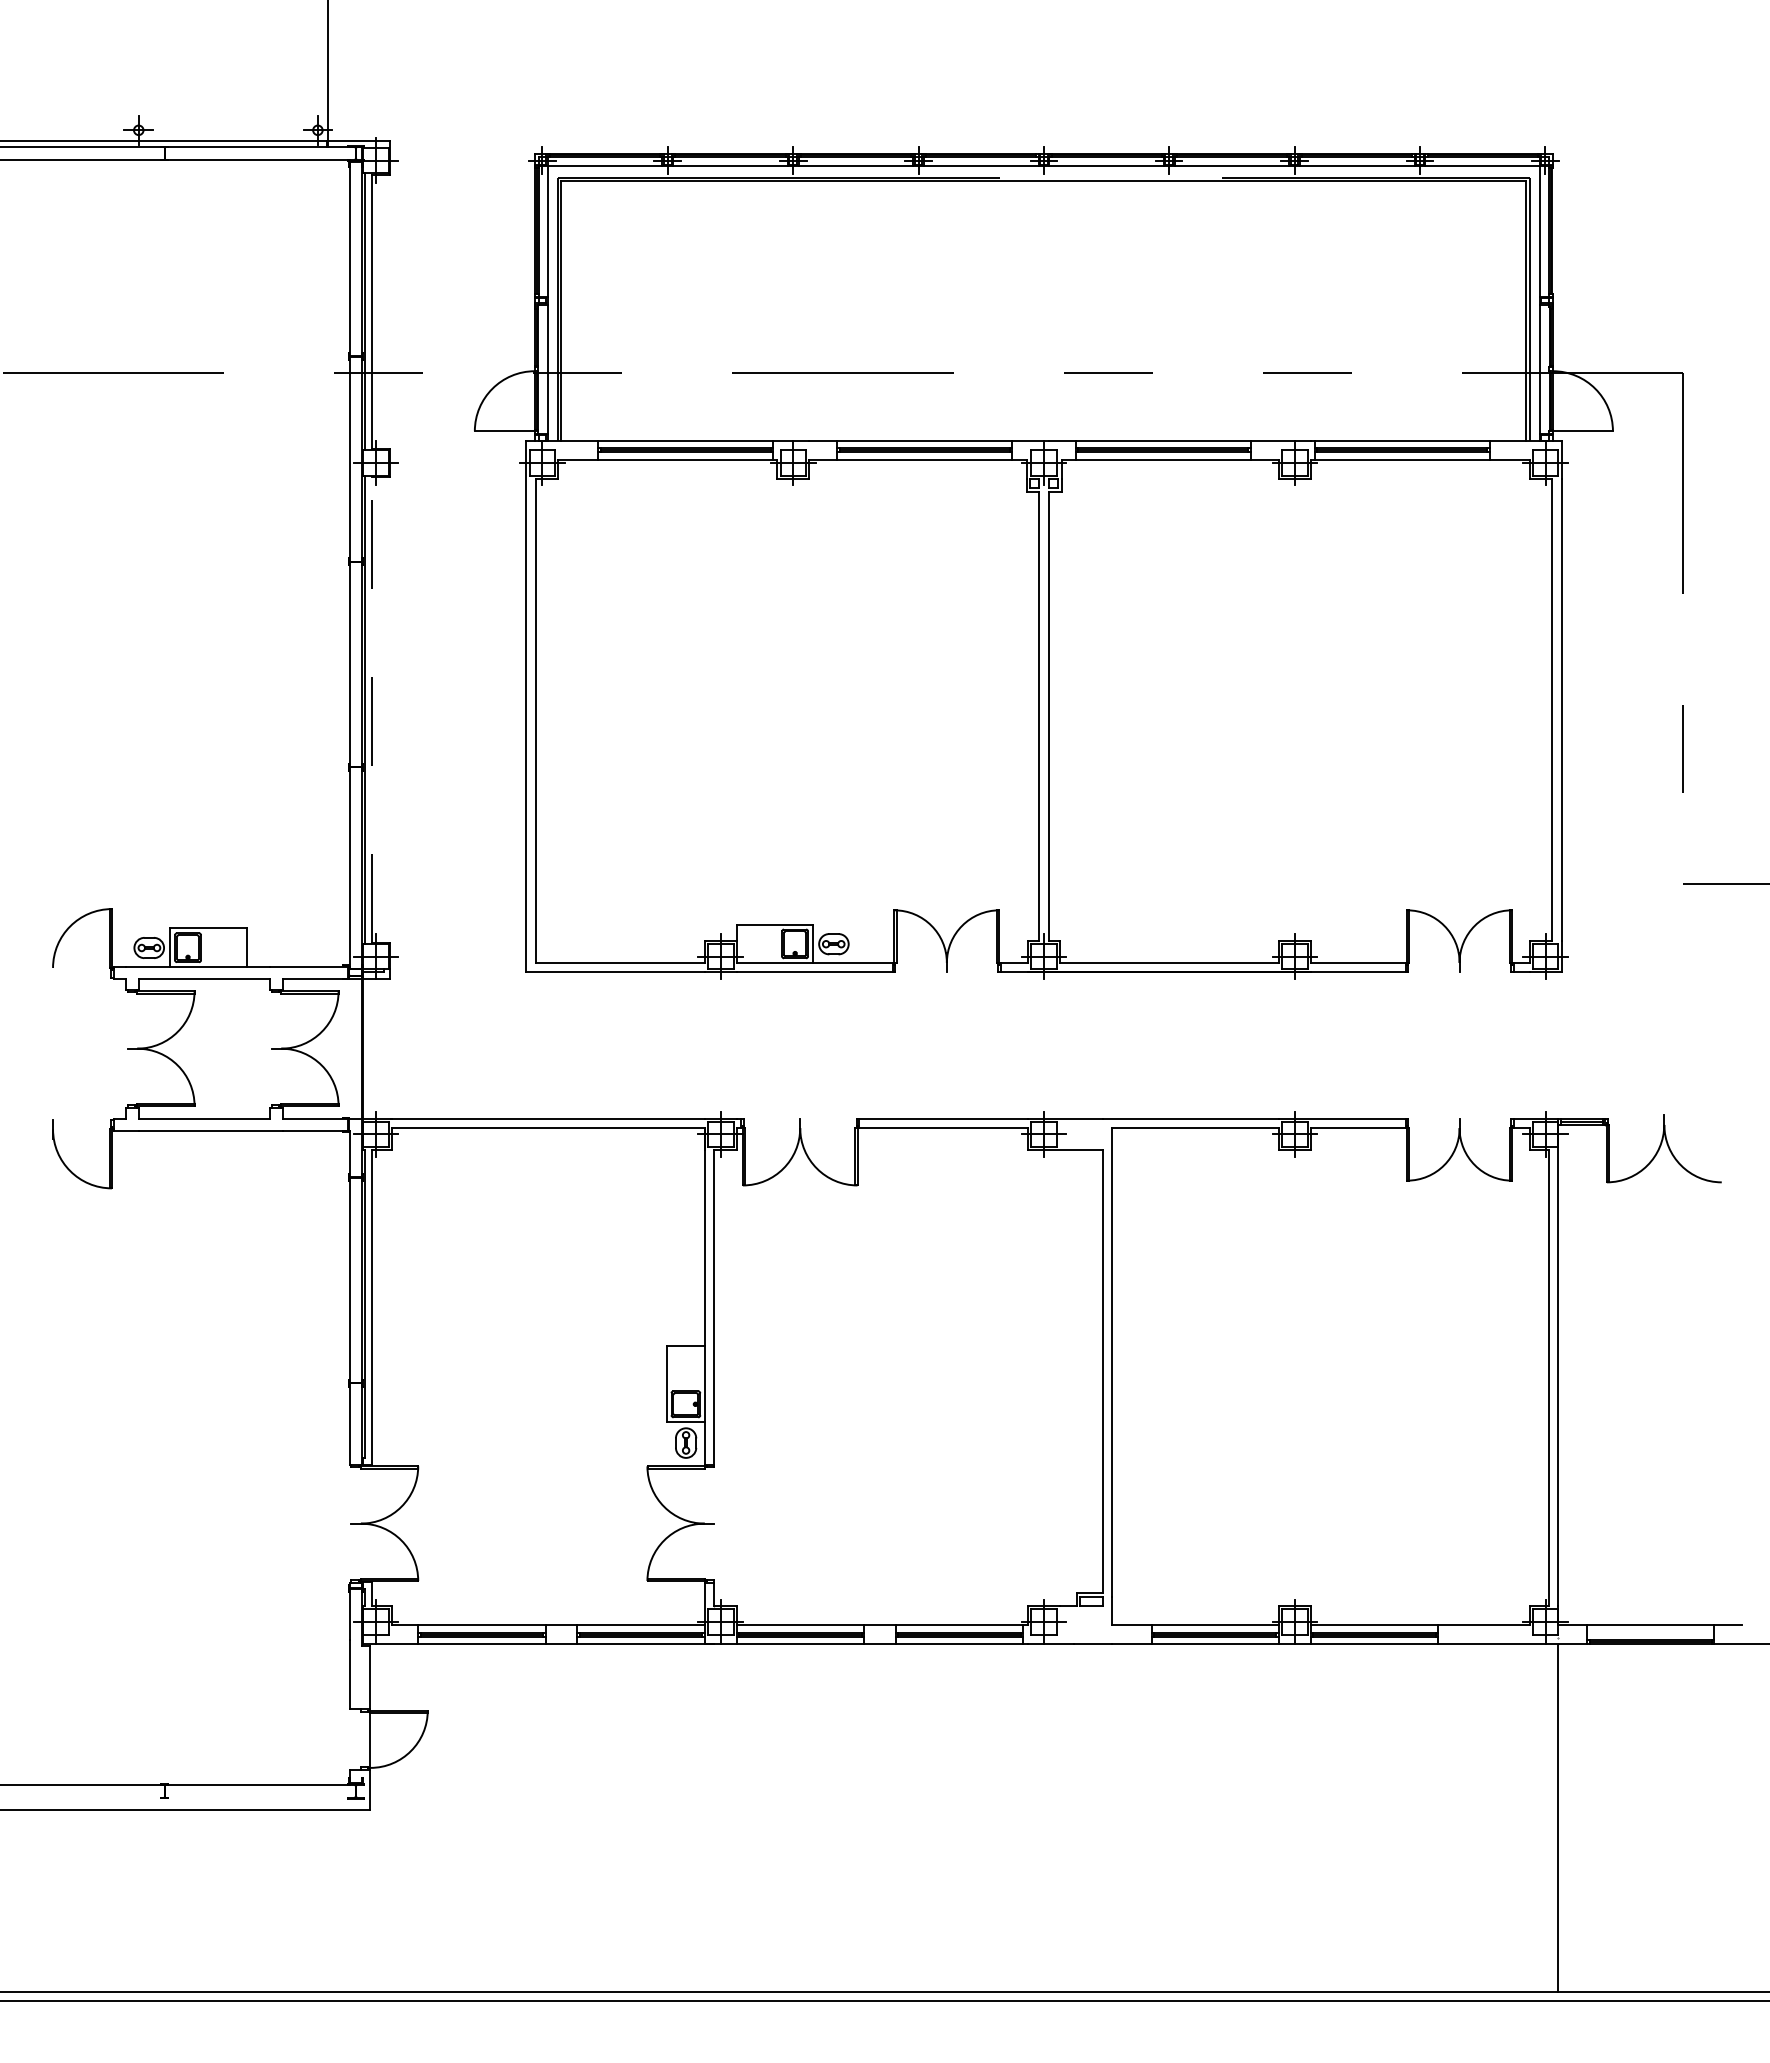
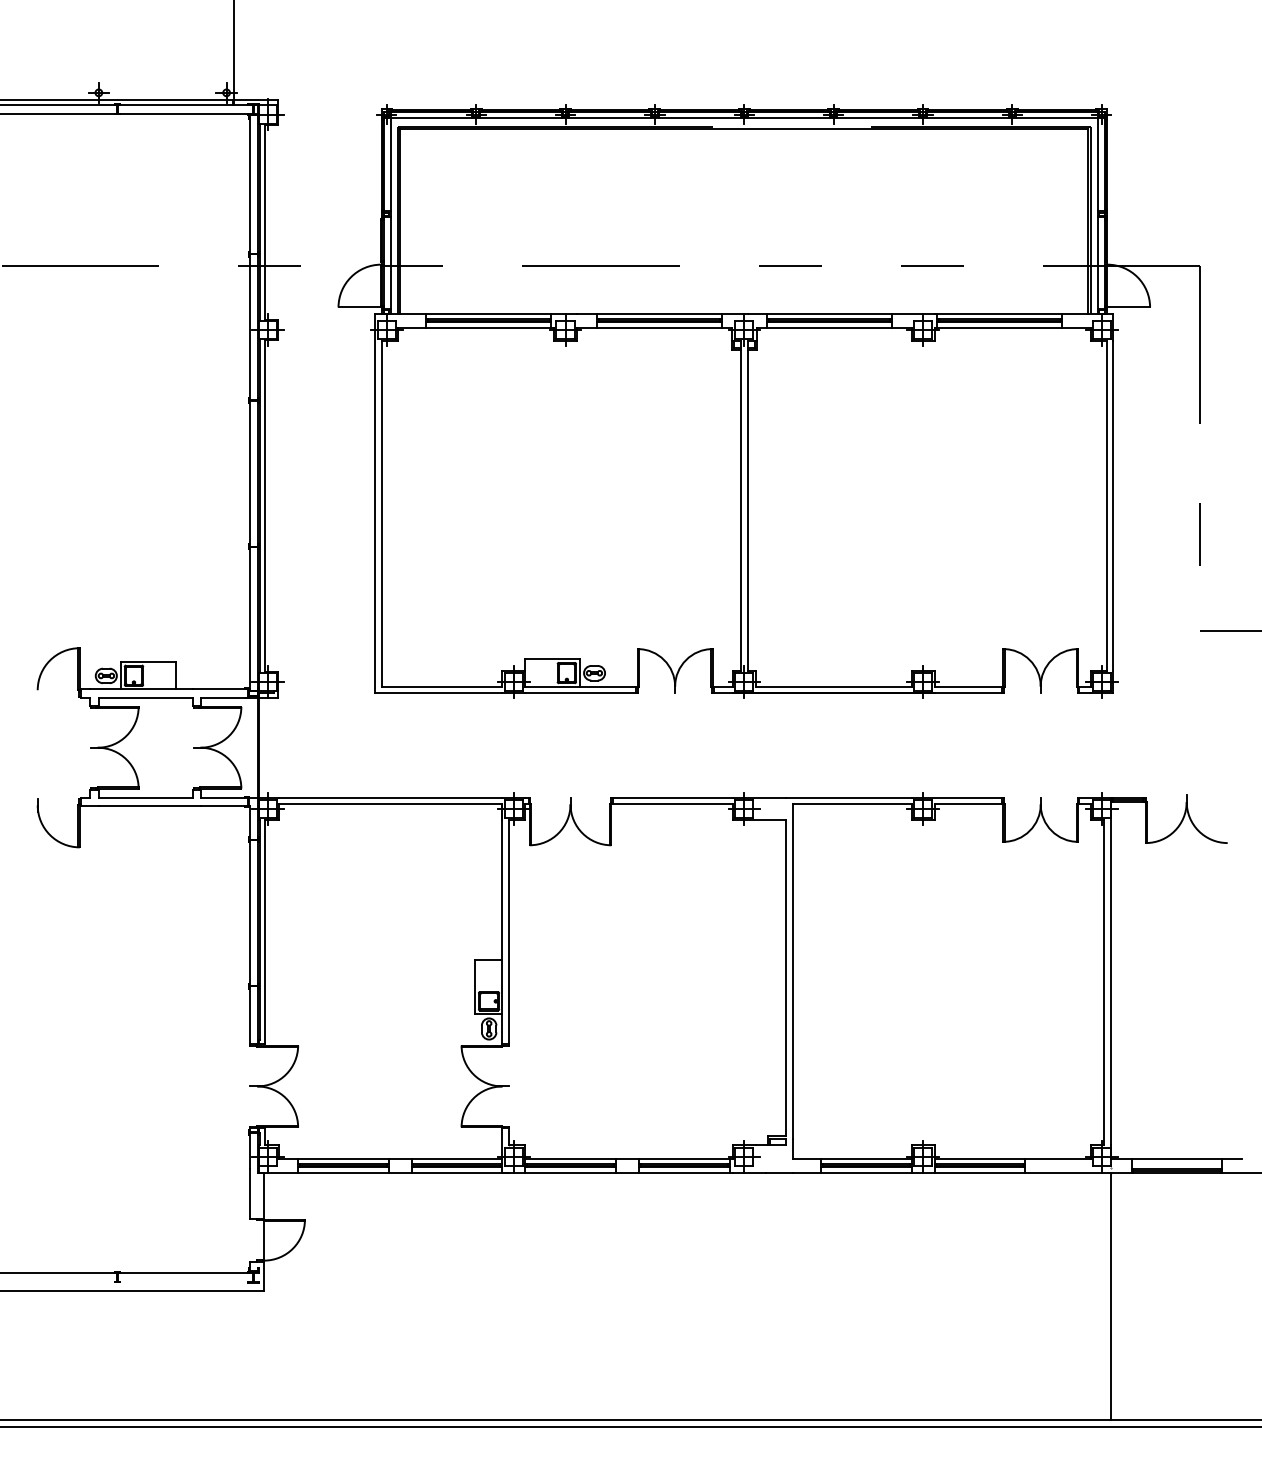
line: (371, 709) -> (264, 505), dashed -> solid

